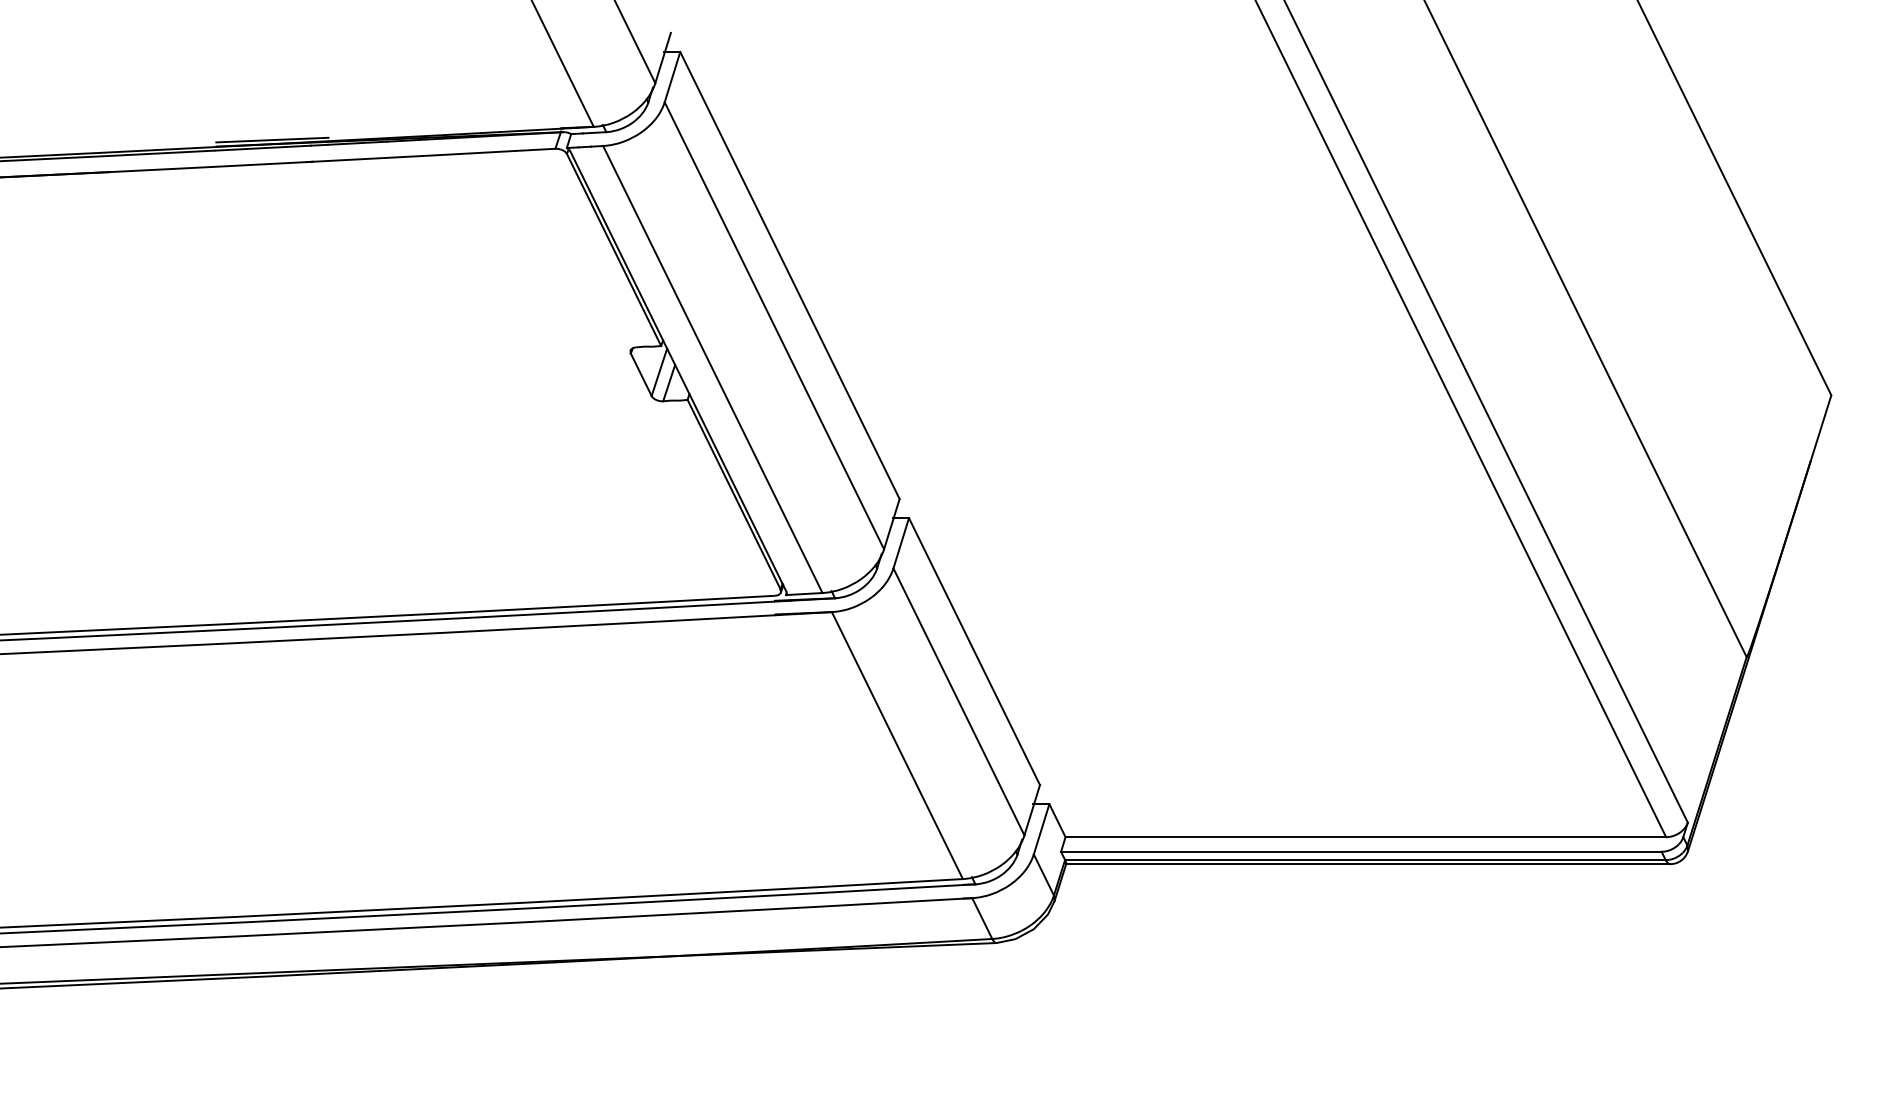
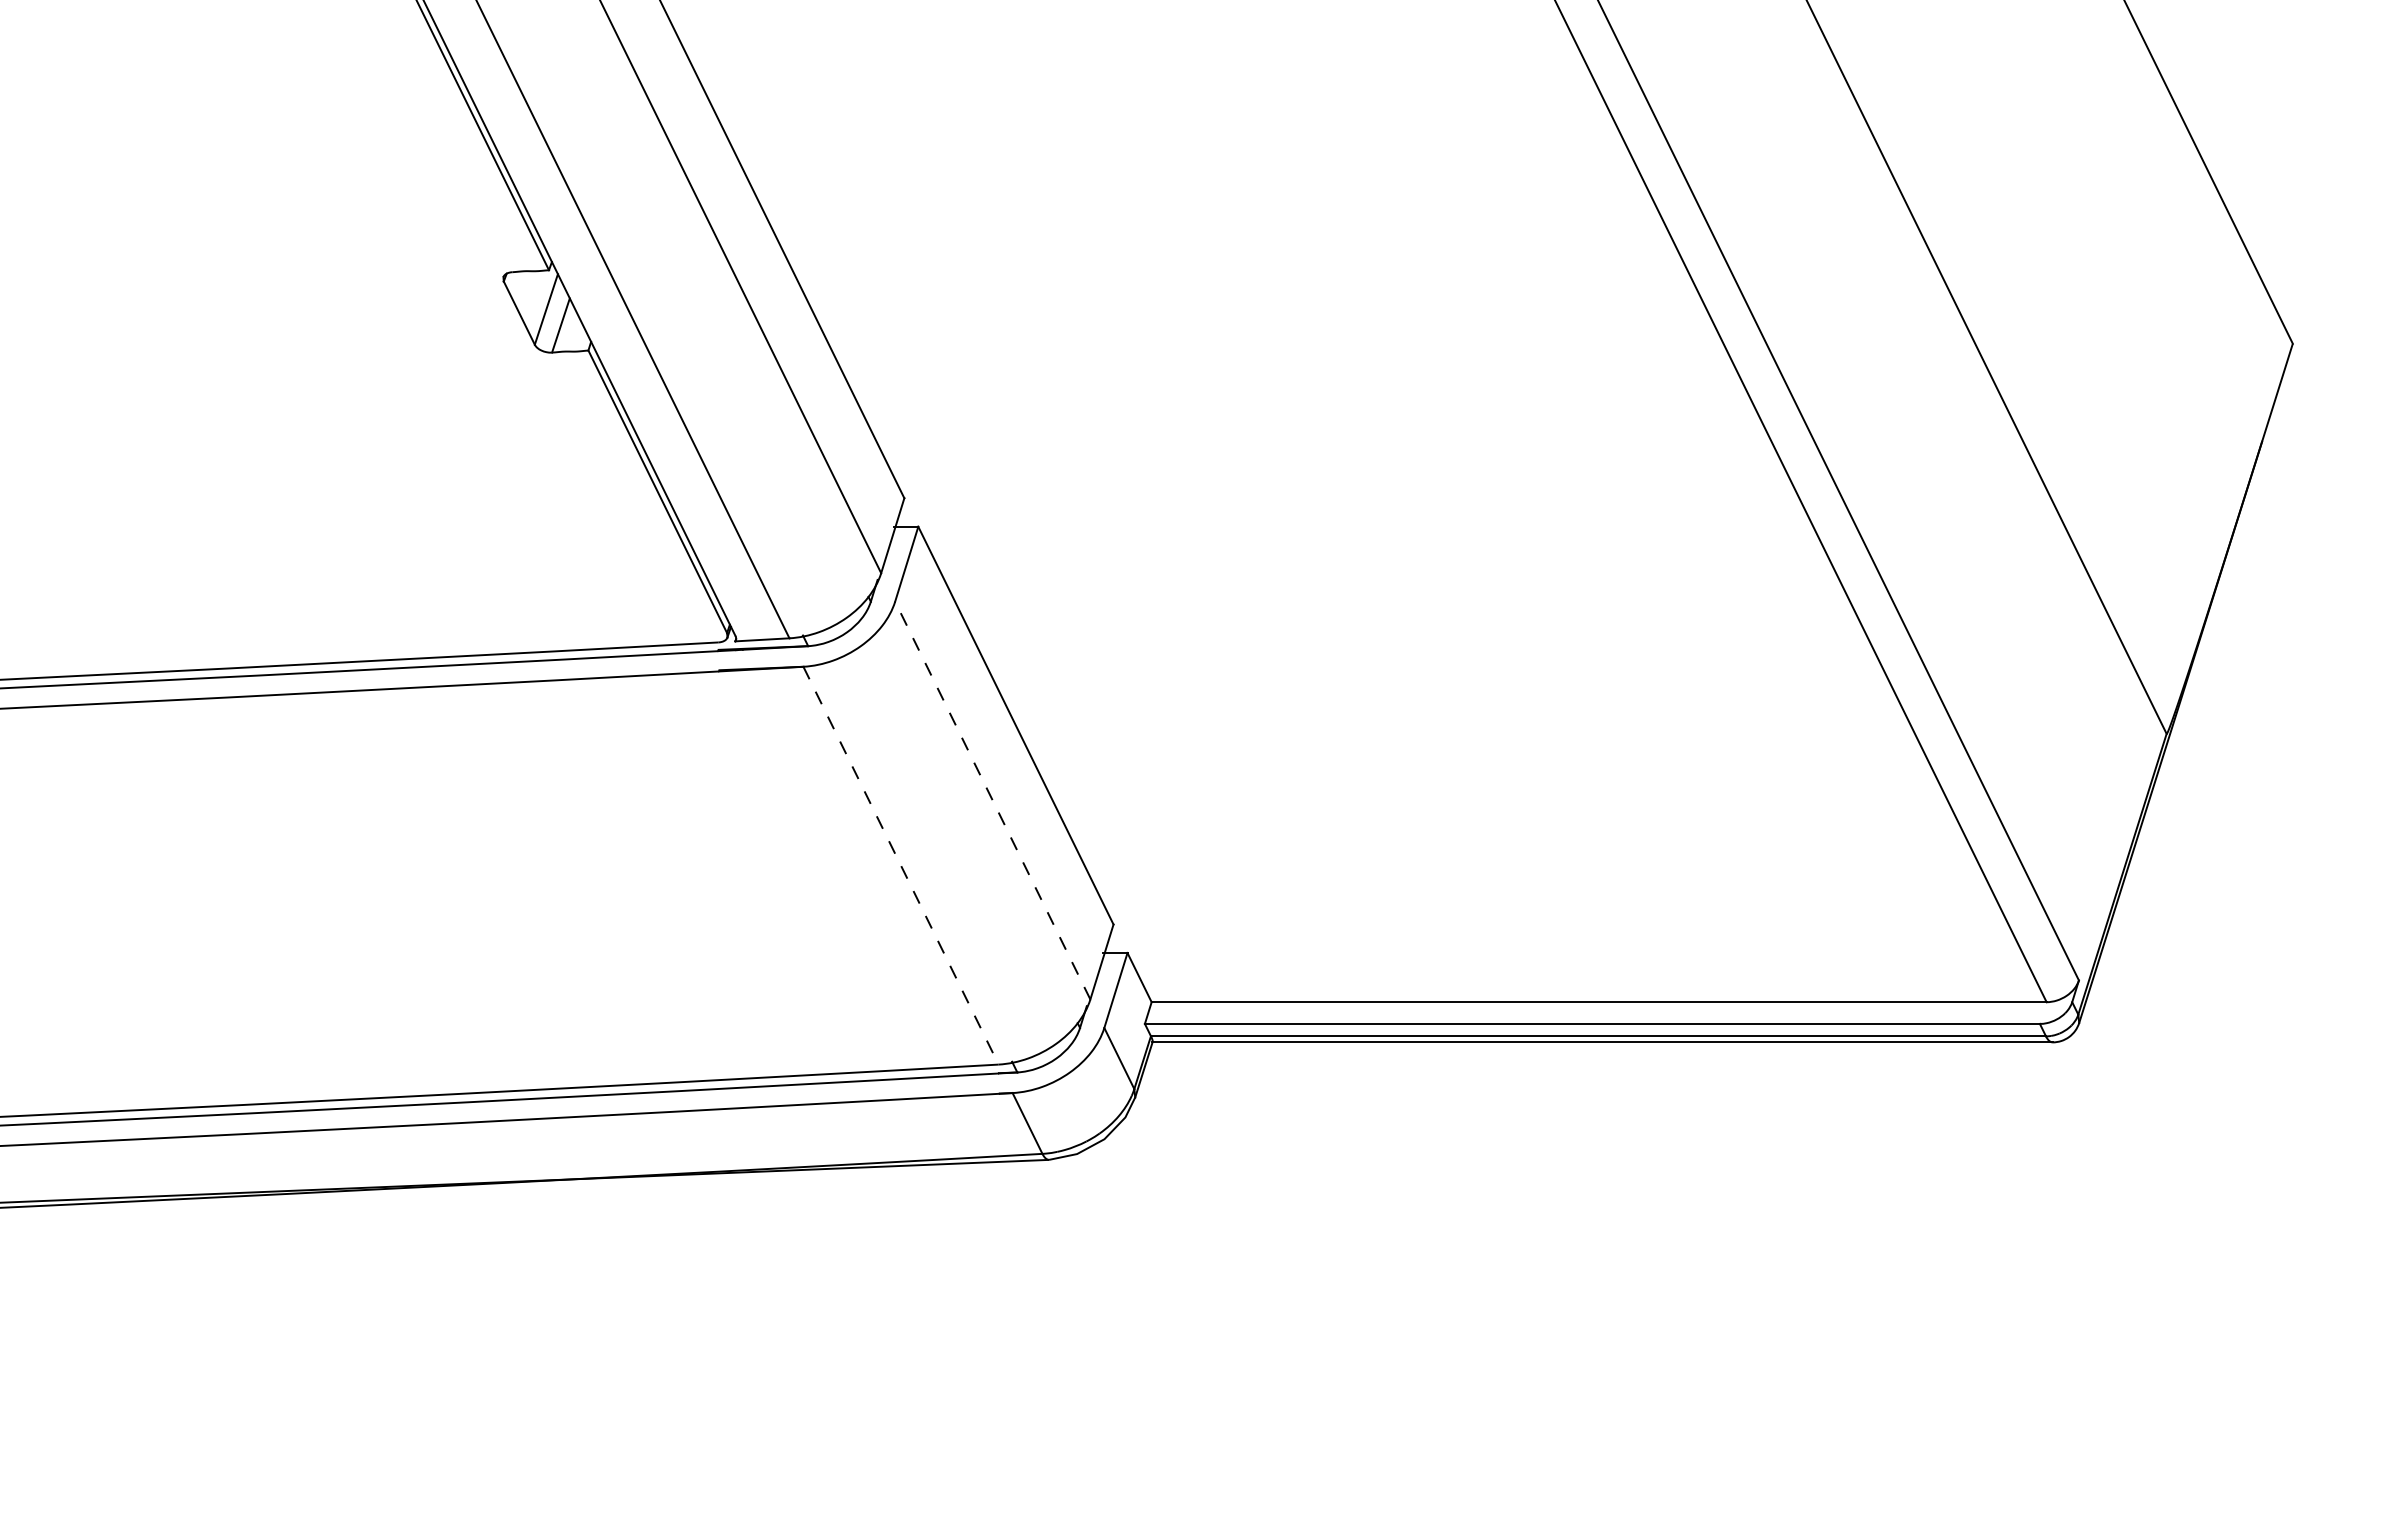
line: (958, 701) -> (992, 799), solid -> dashed
line: (897, 745) -> (901, 865), solid -> dashed

